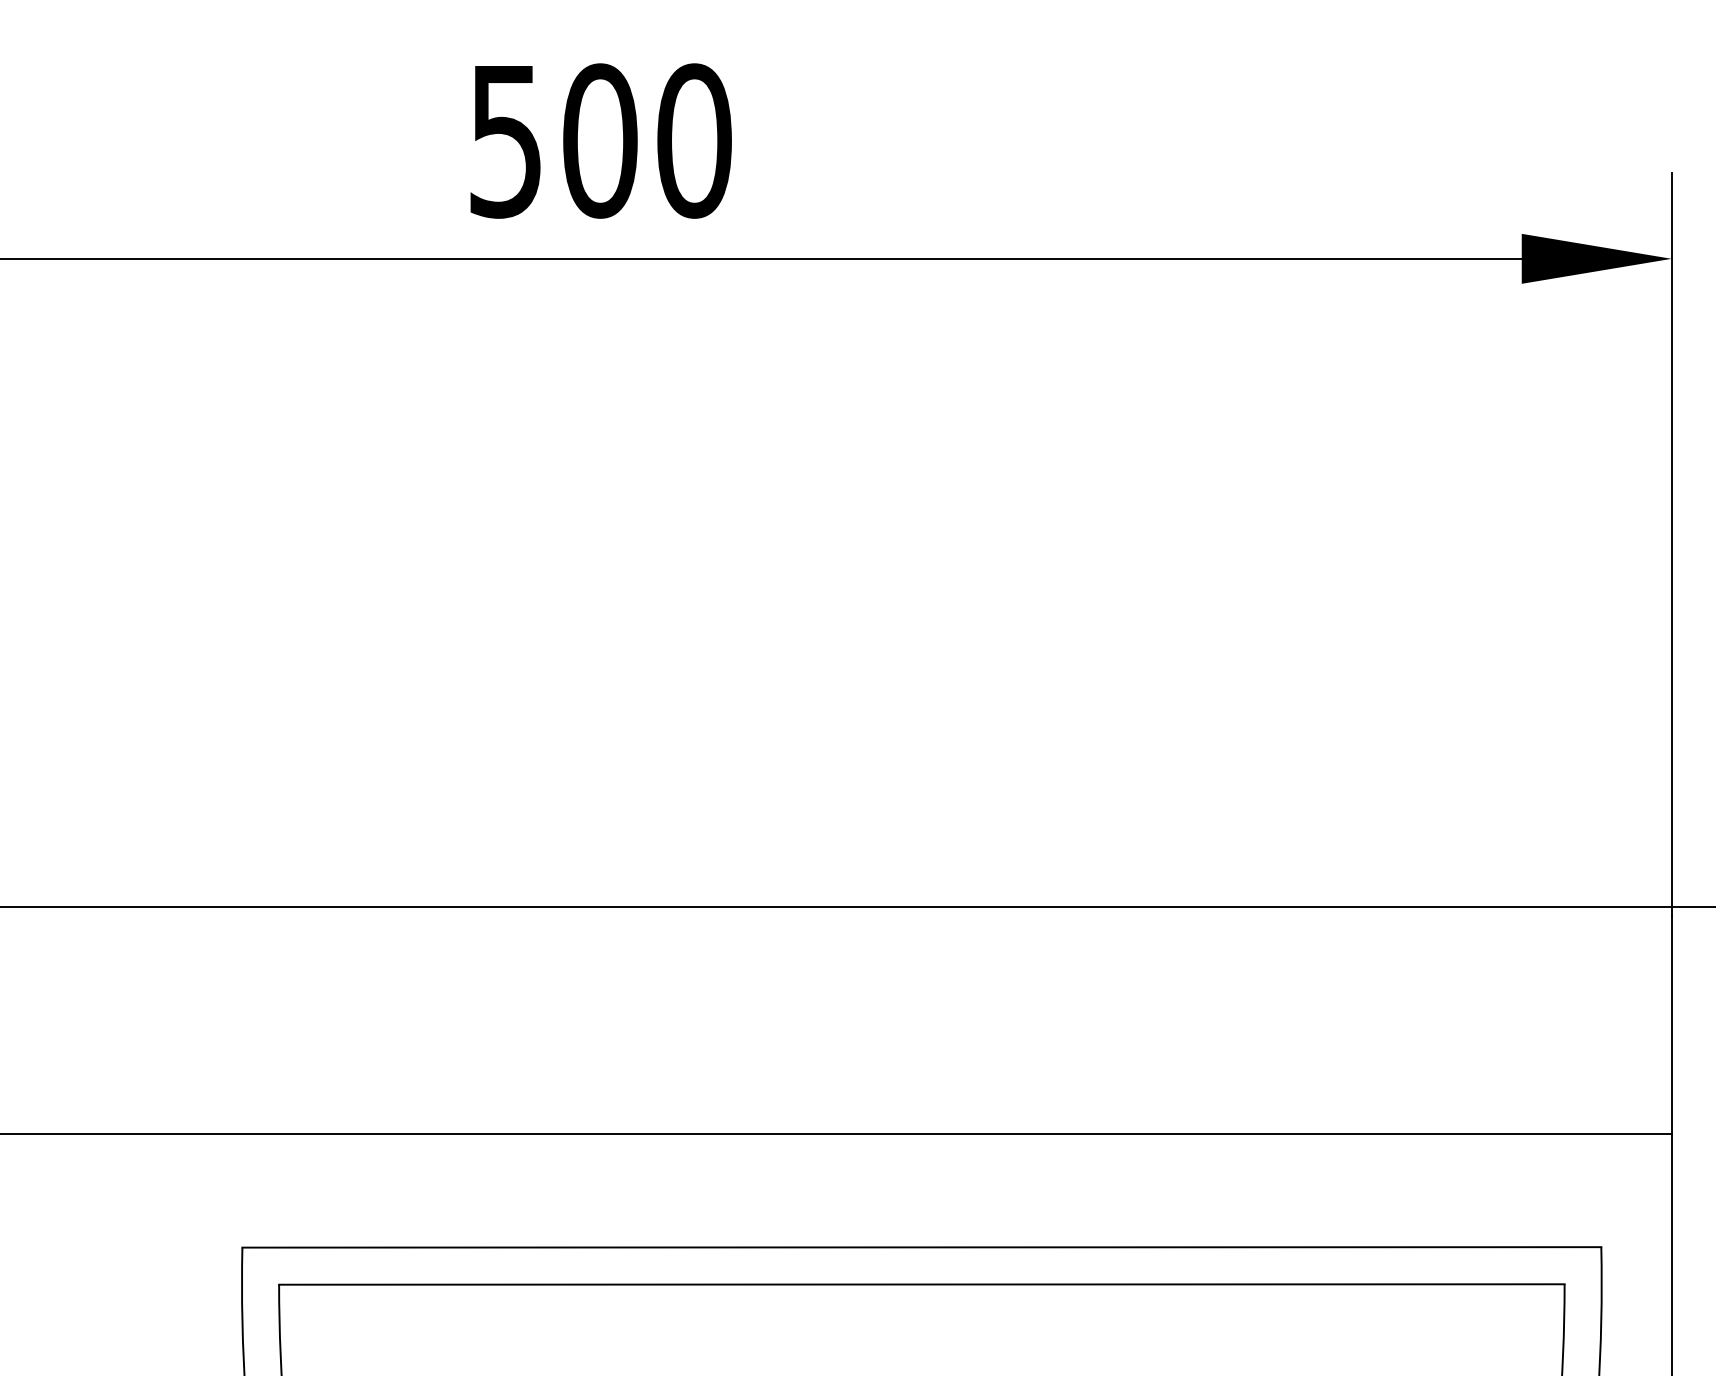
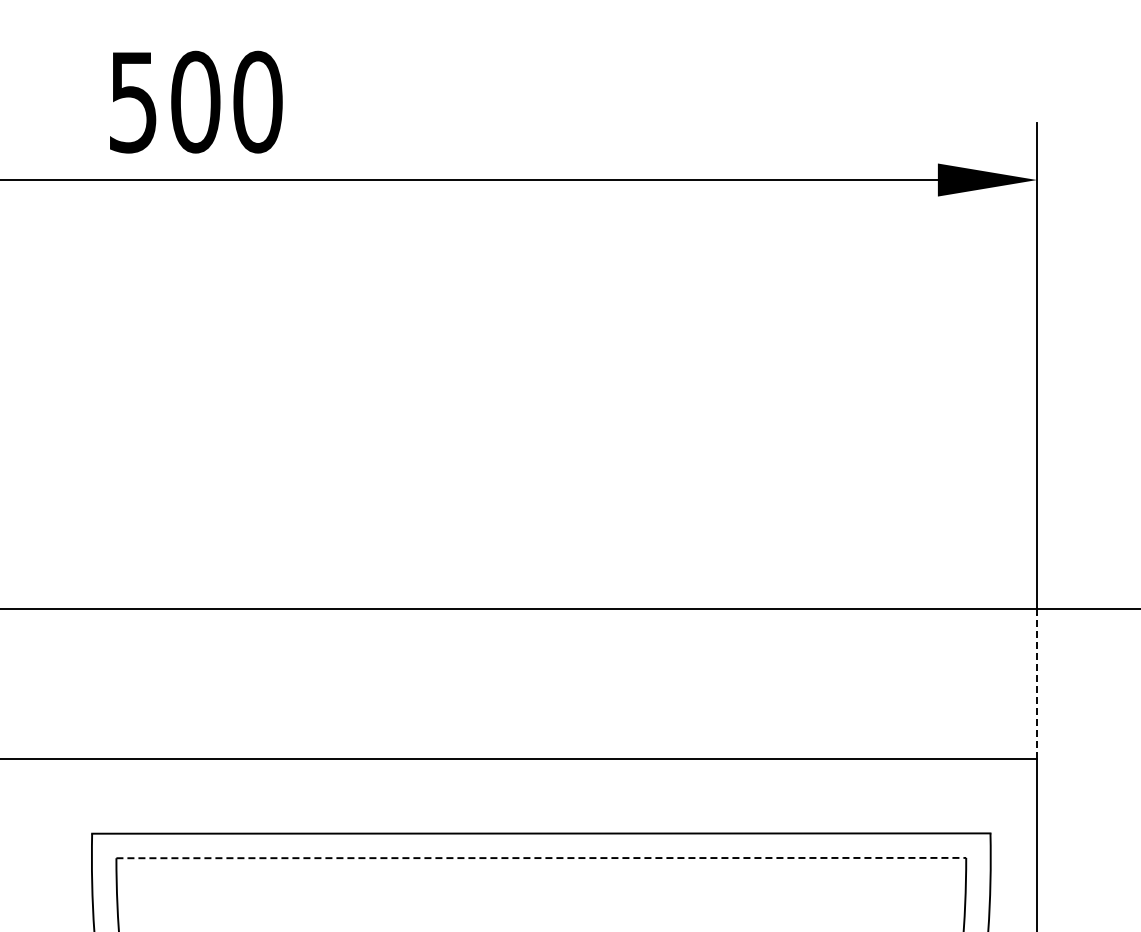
text: (601, 140) -> (196, 101), moved
line: (1672, 1024) -> (1037, 686), solid -> dashed
line: (922, 1285) -> (541, 858), solid -> dashed

